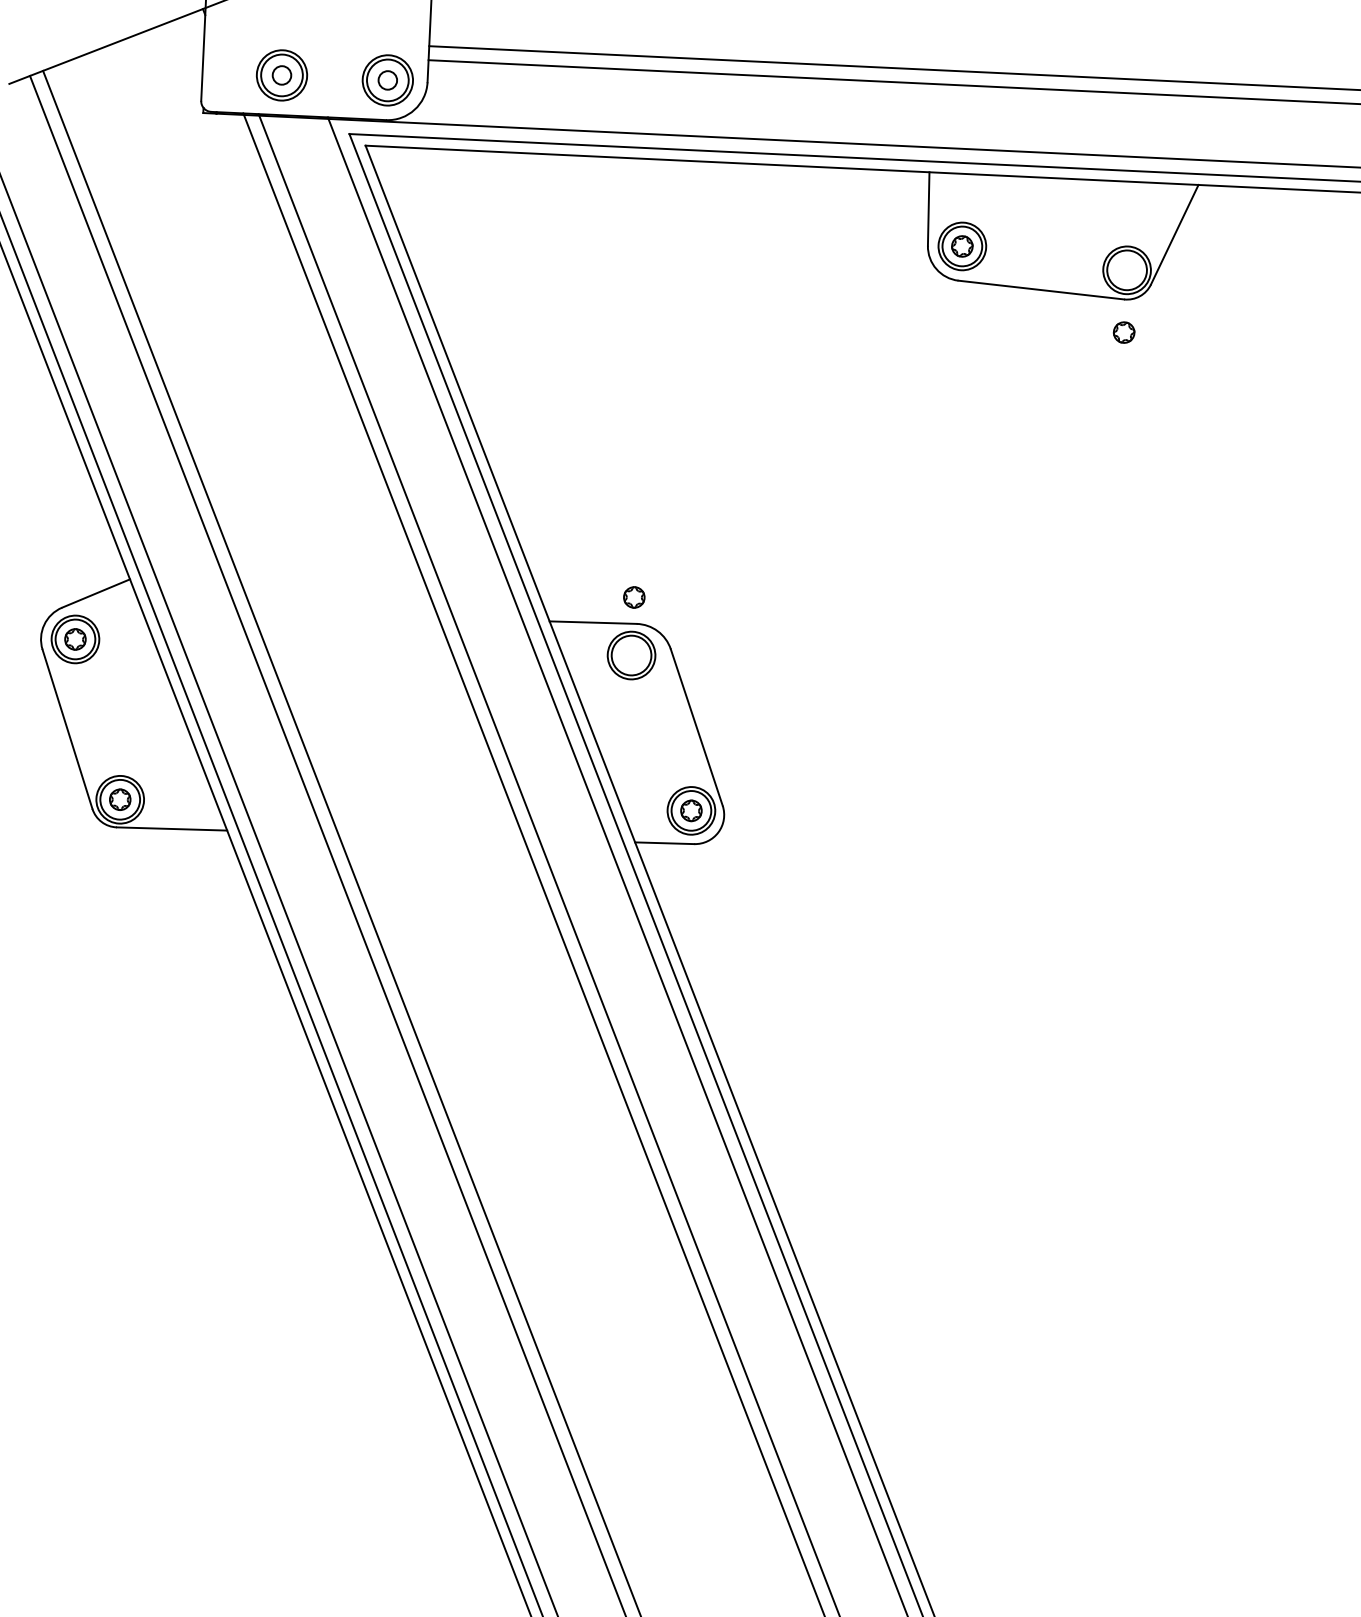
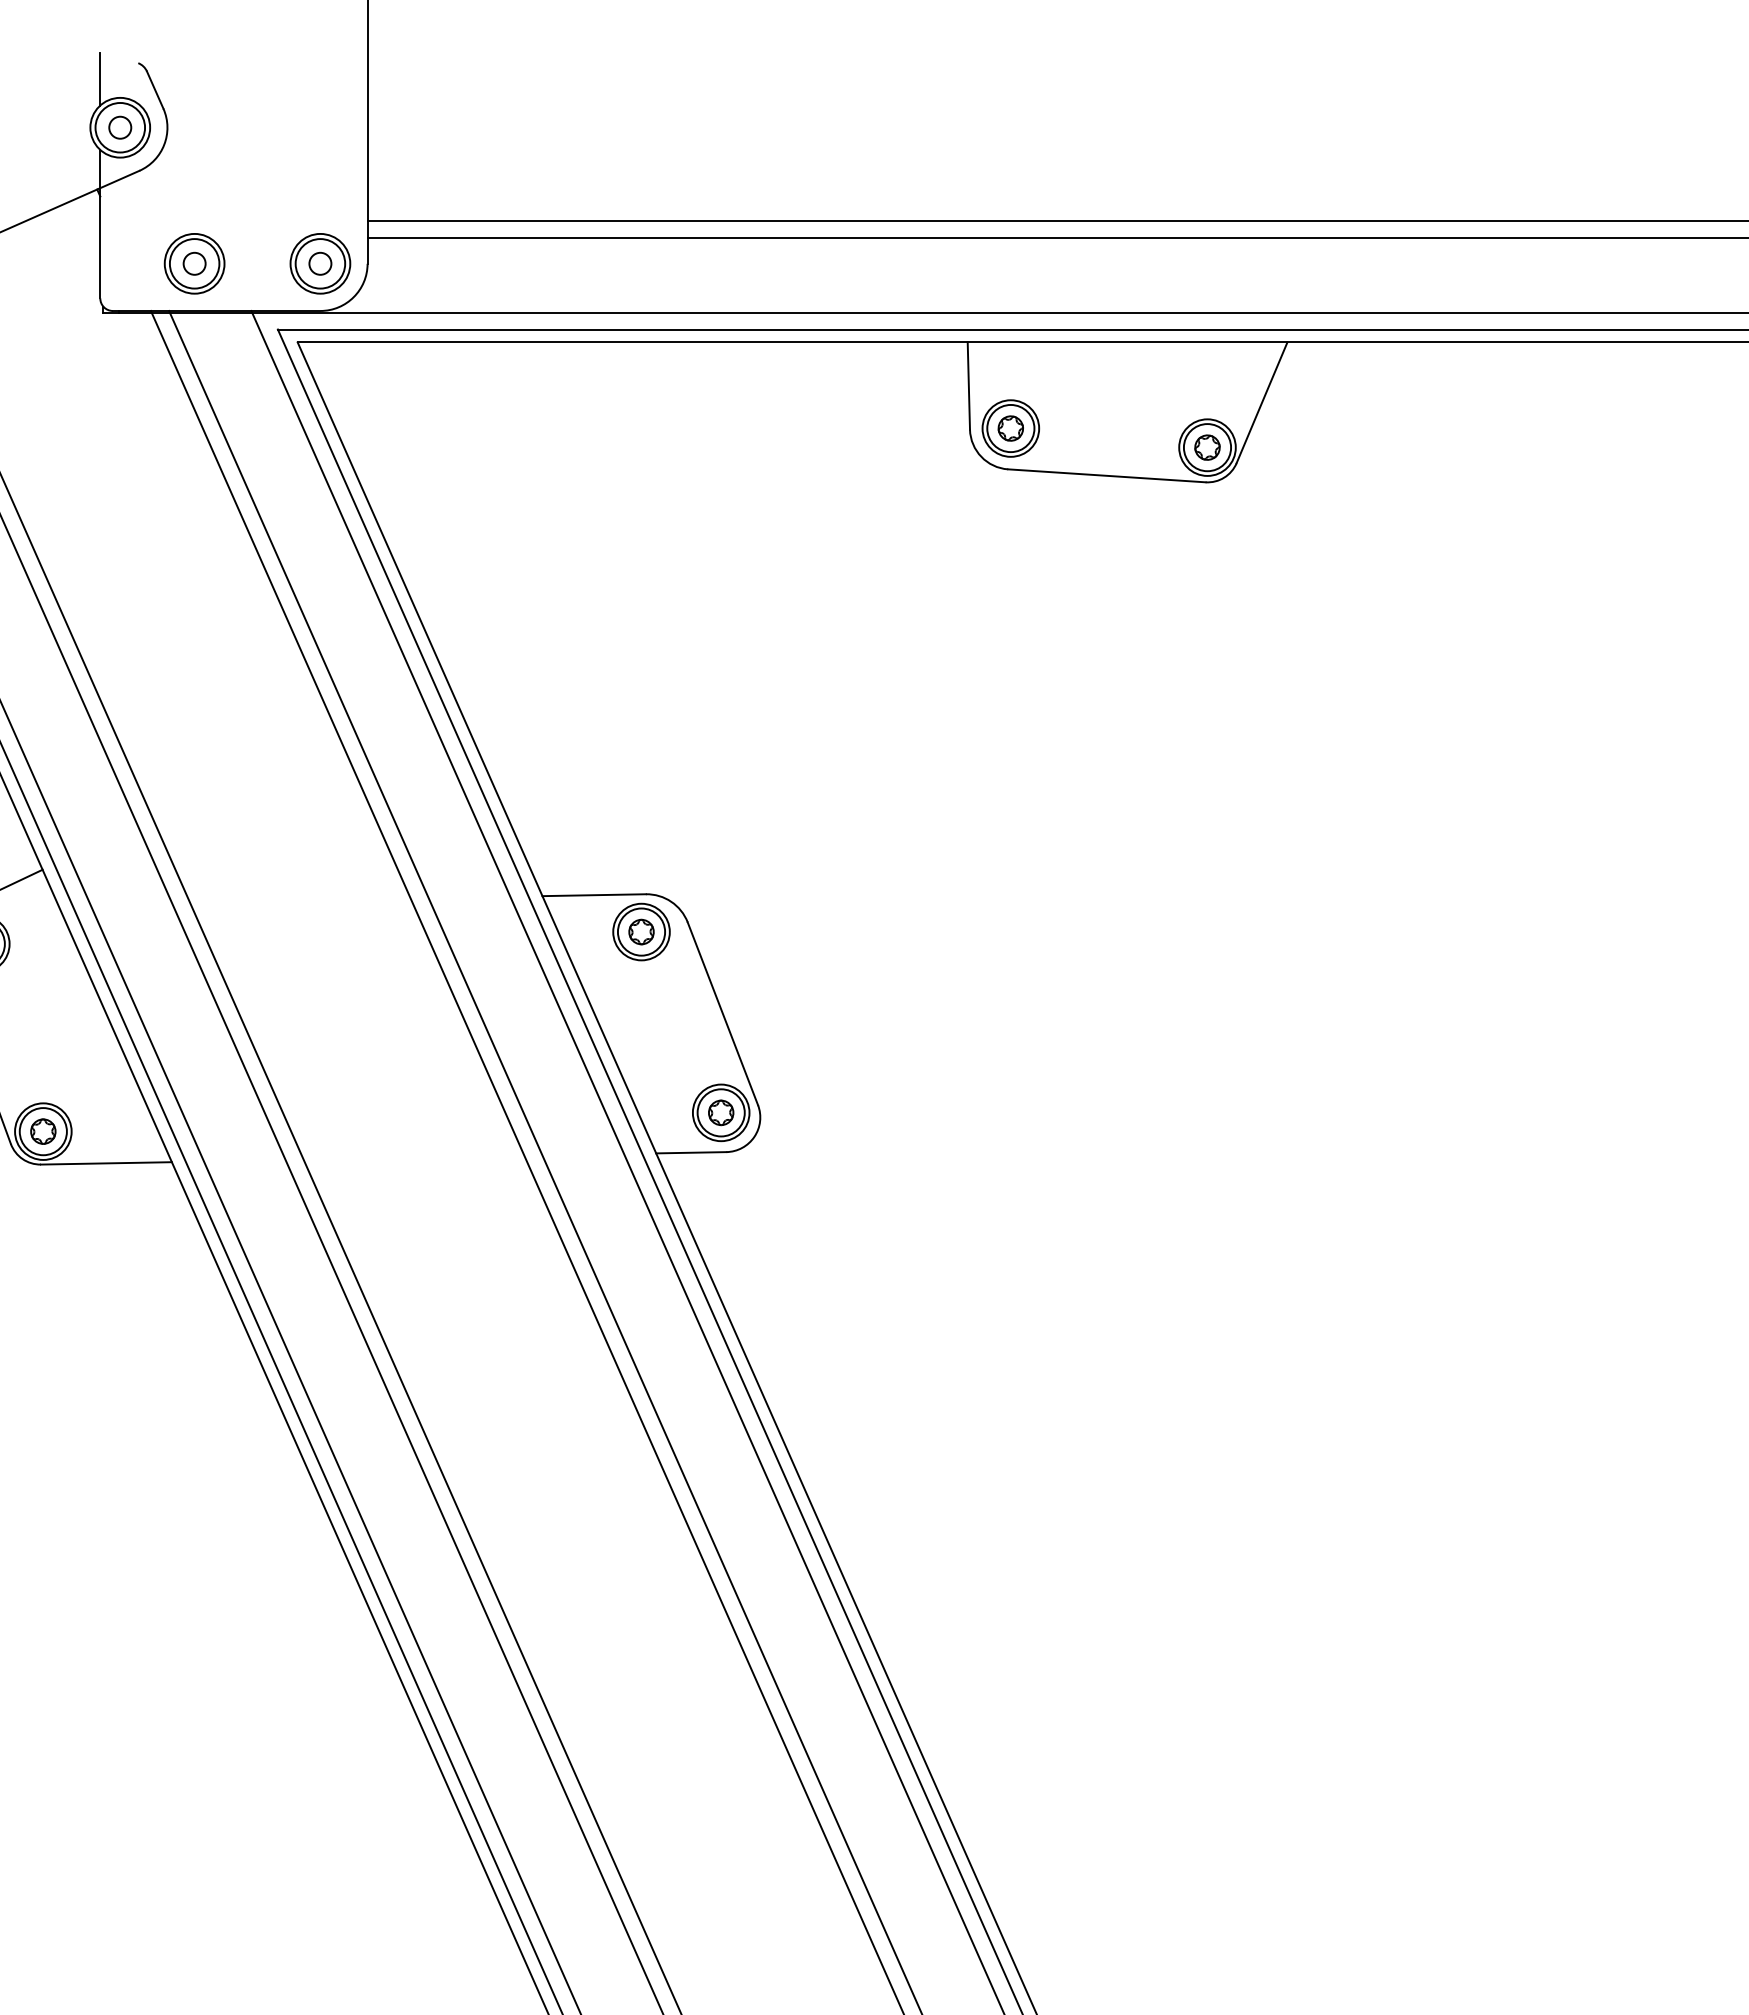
part: (1124, 332) -> (1207, 447), moved
part: (634, 597) -> (641, 931), moved

